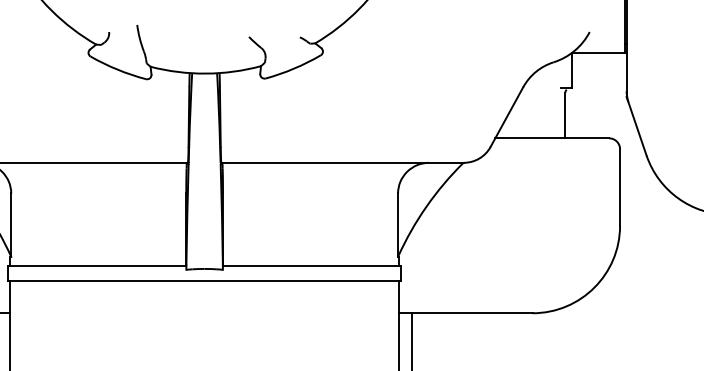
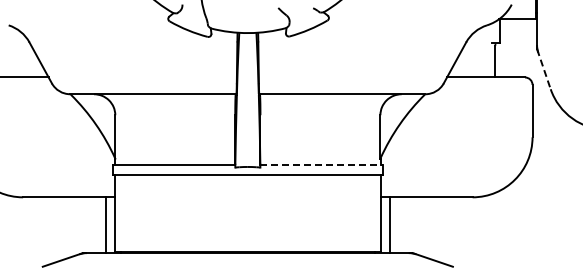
line: (637, 126) -> (544, 69), solid -> dashed
line: (312, 265) -> (321, 164), solid -> dashed

